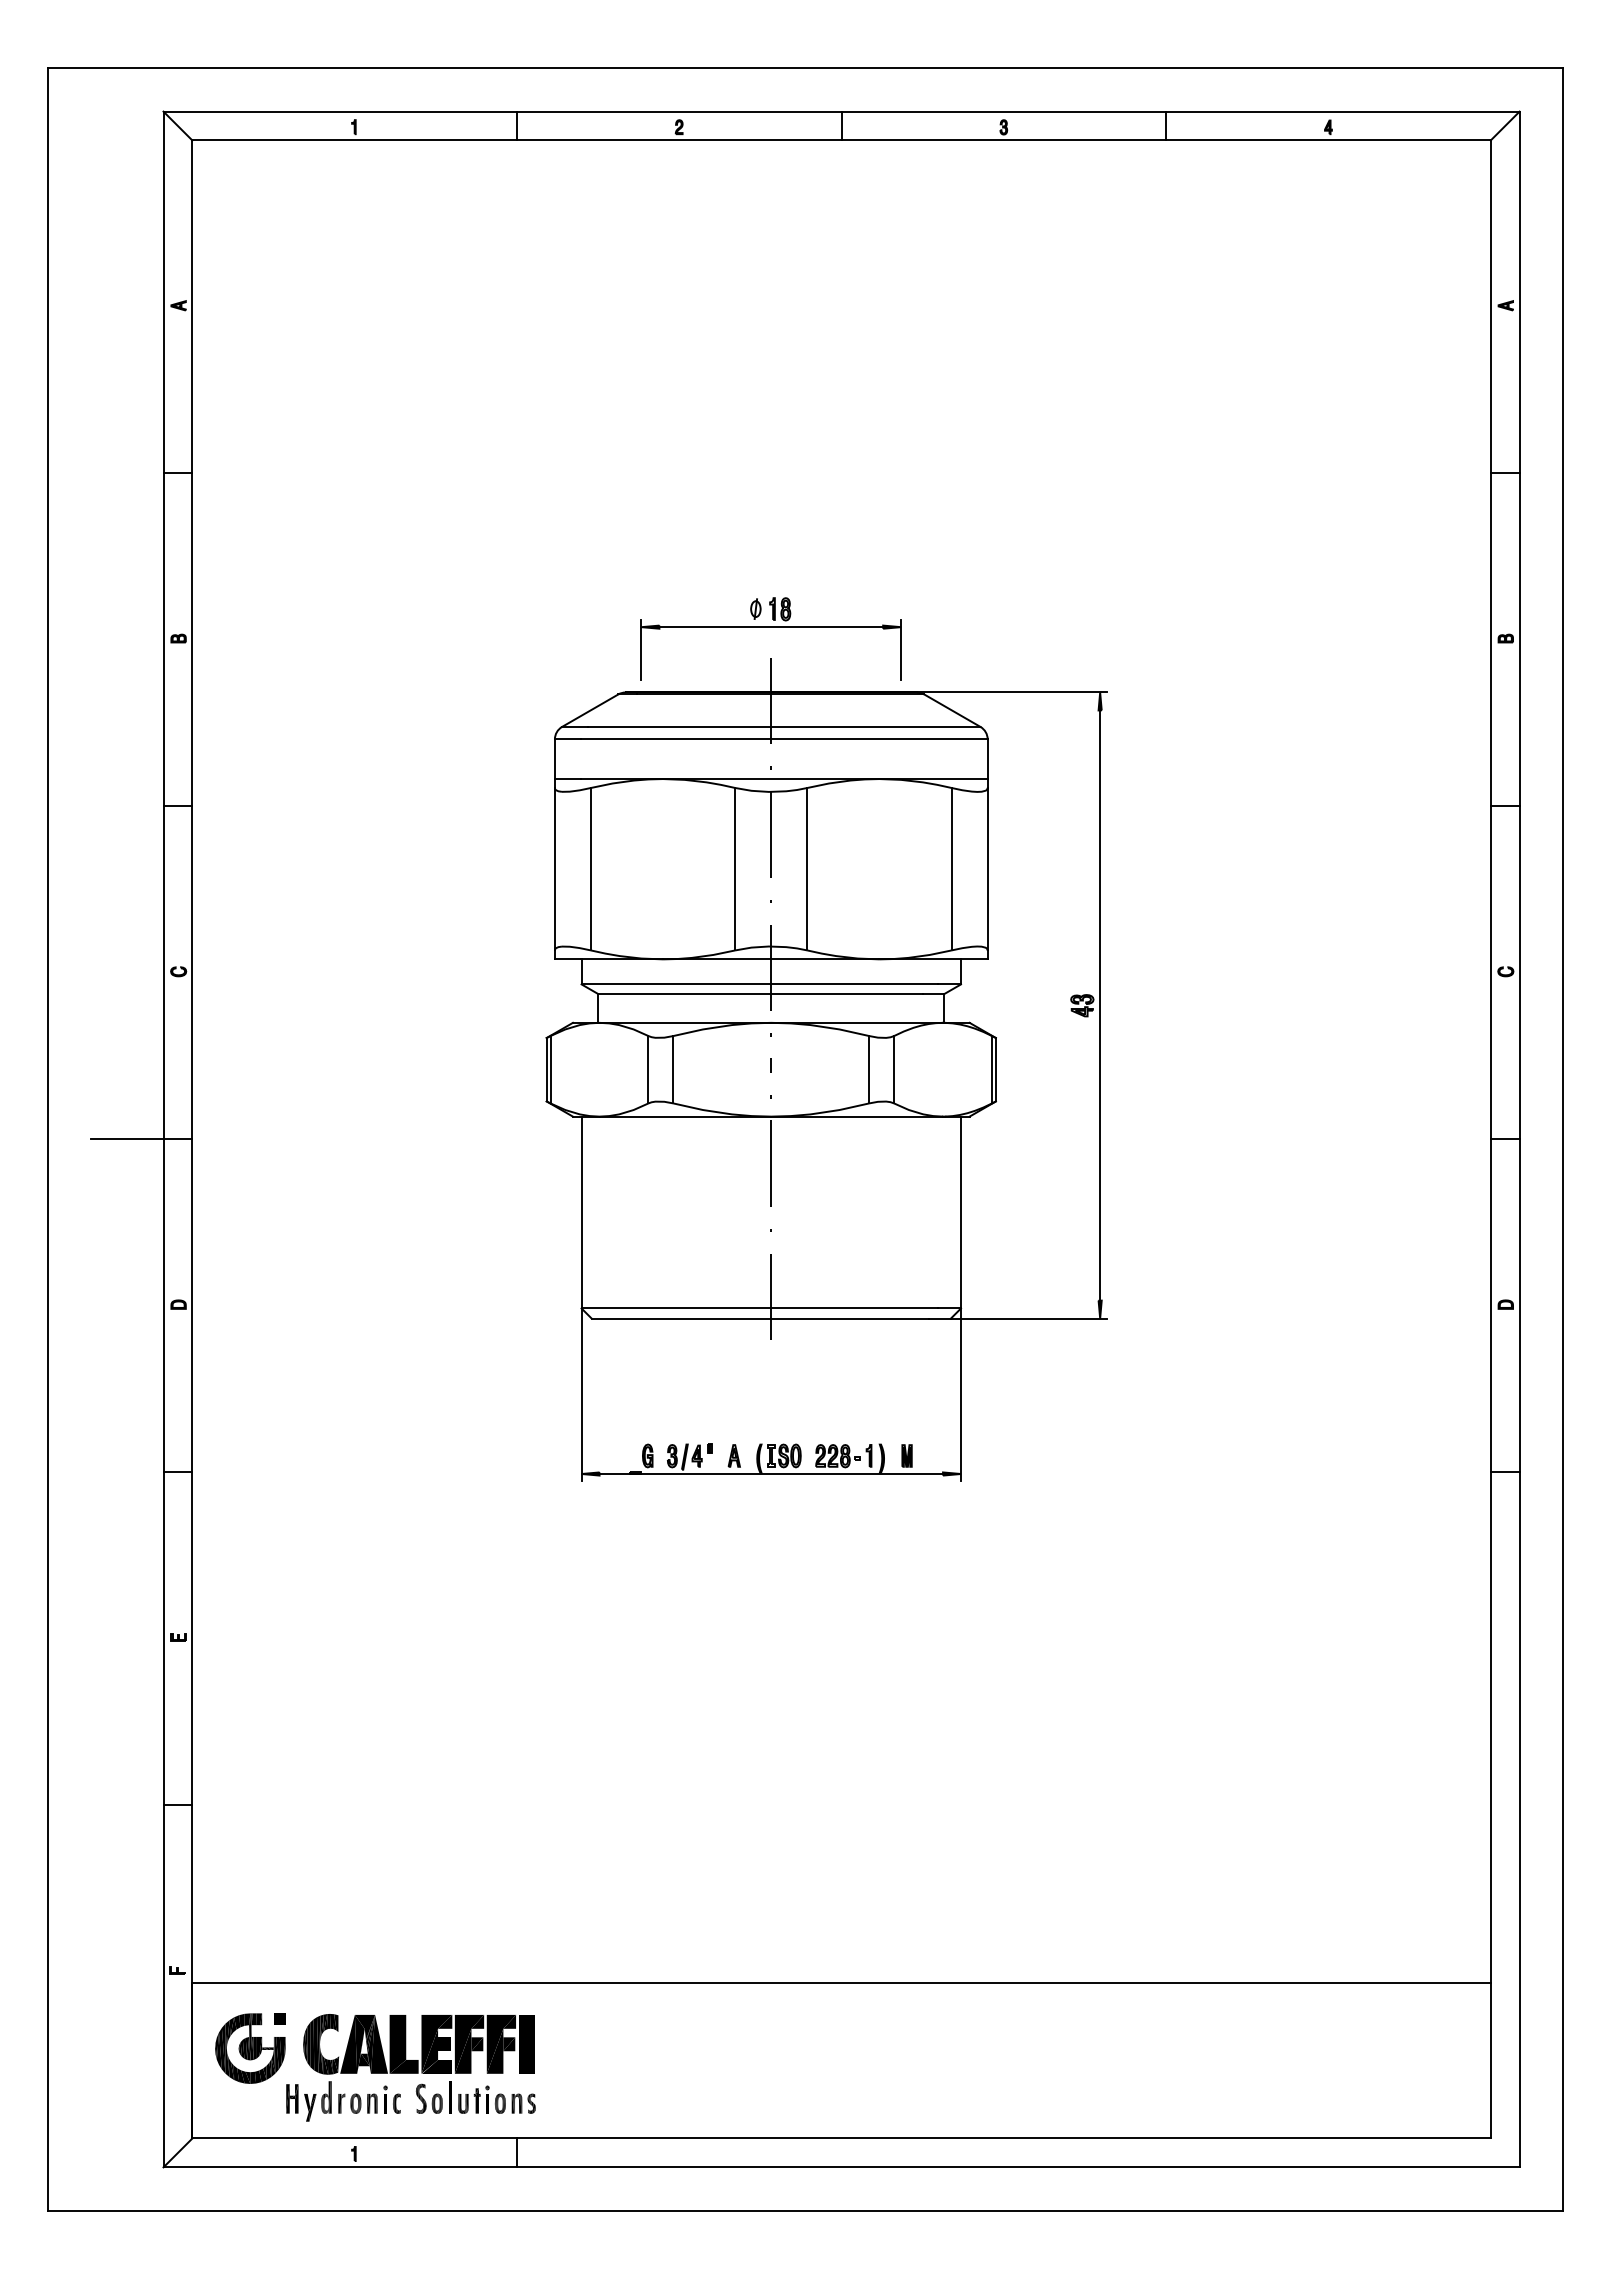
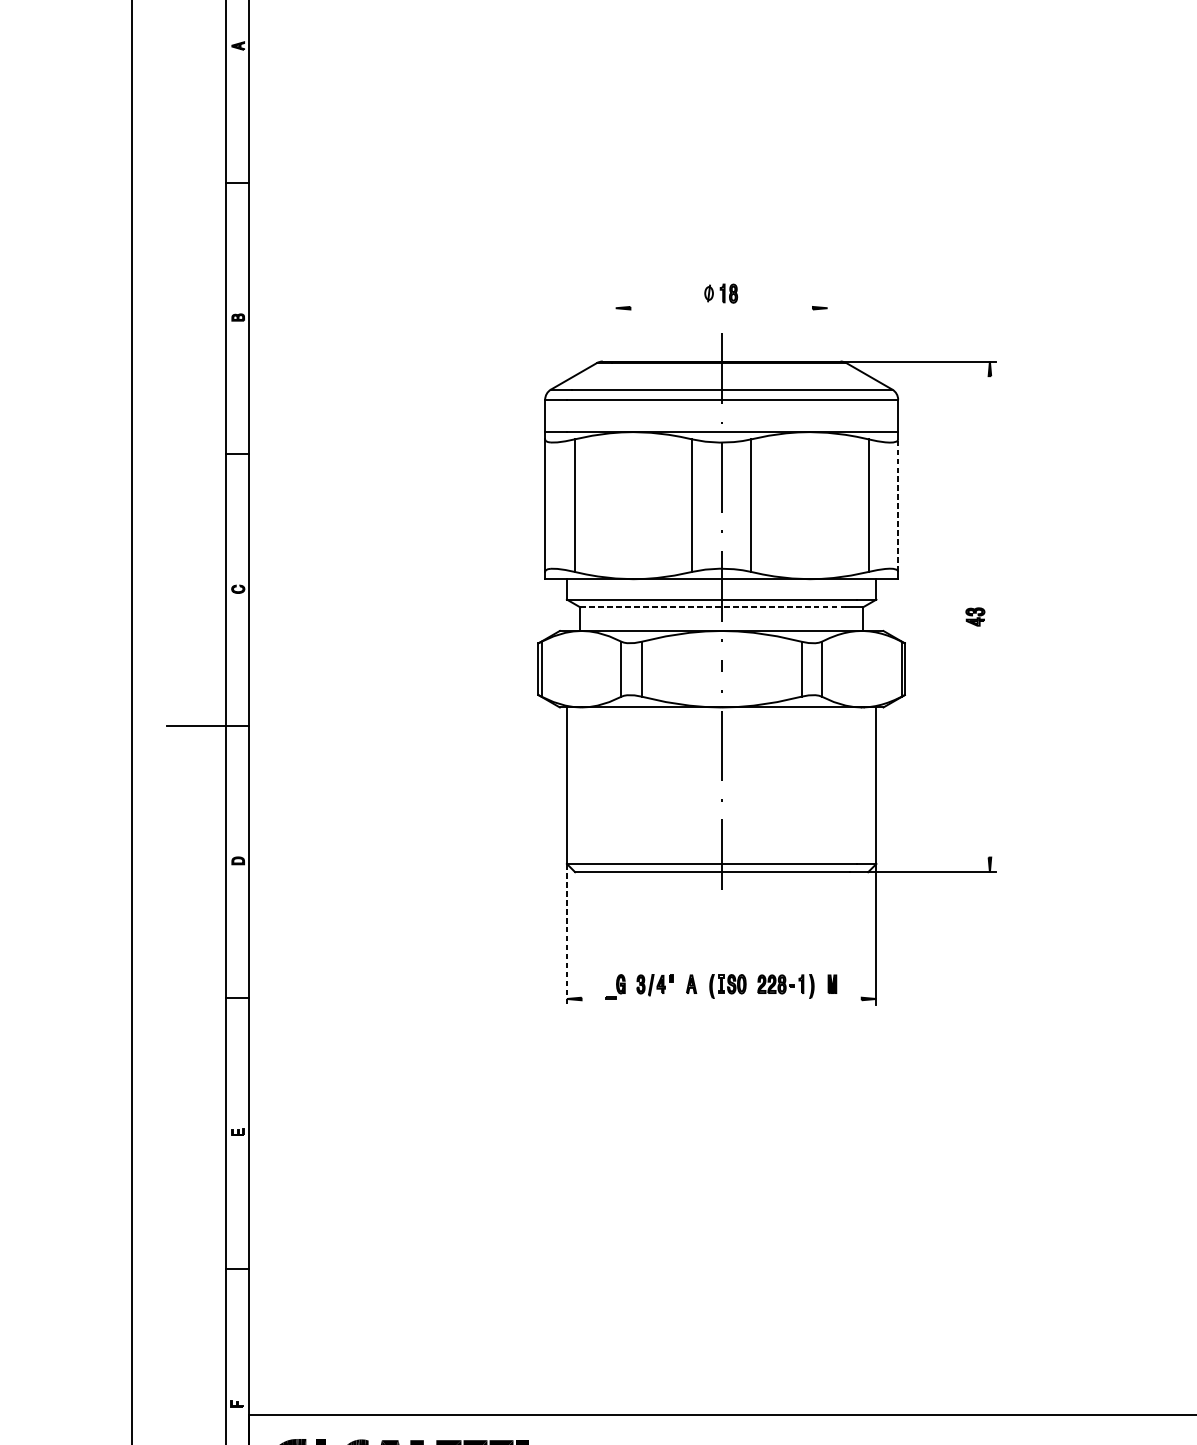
line: (771, 627) -> (721, 308), removed
line: (641, 649) -> (615, 326), removed
line: (901, 649) -> (827, 326), removed
line: (987, 868) -> (898, 505), solid -> dashed
line: (760, 994) -> (712, 607), solid -> dashed
line: (1100, 1005) -> (990, 616), removed
line: (581, 1395) -> (566, 934), solid -> dashed
line: (771, 1474) -> (721, 999), removed

